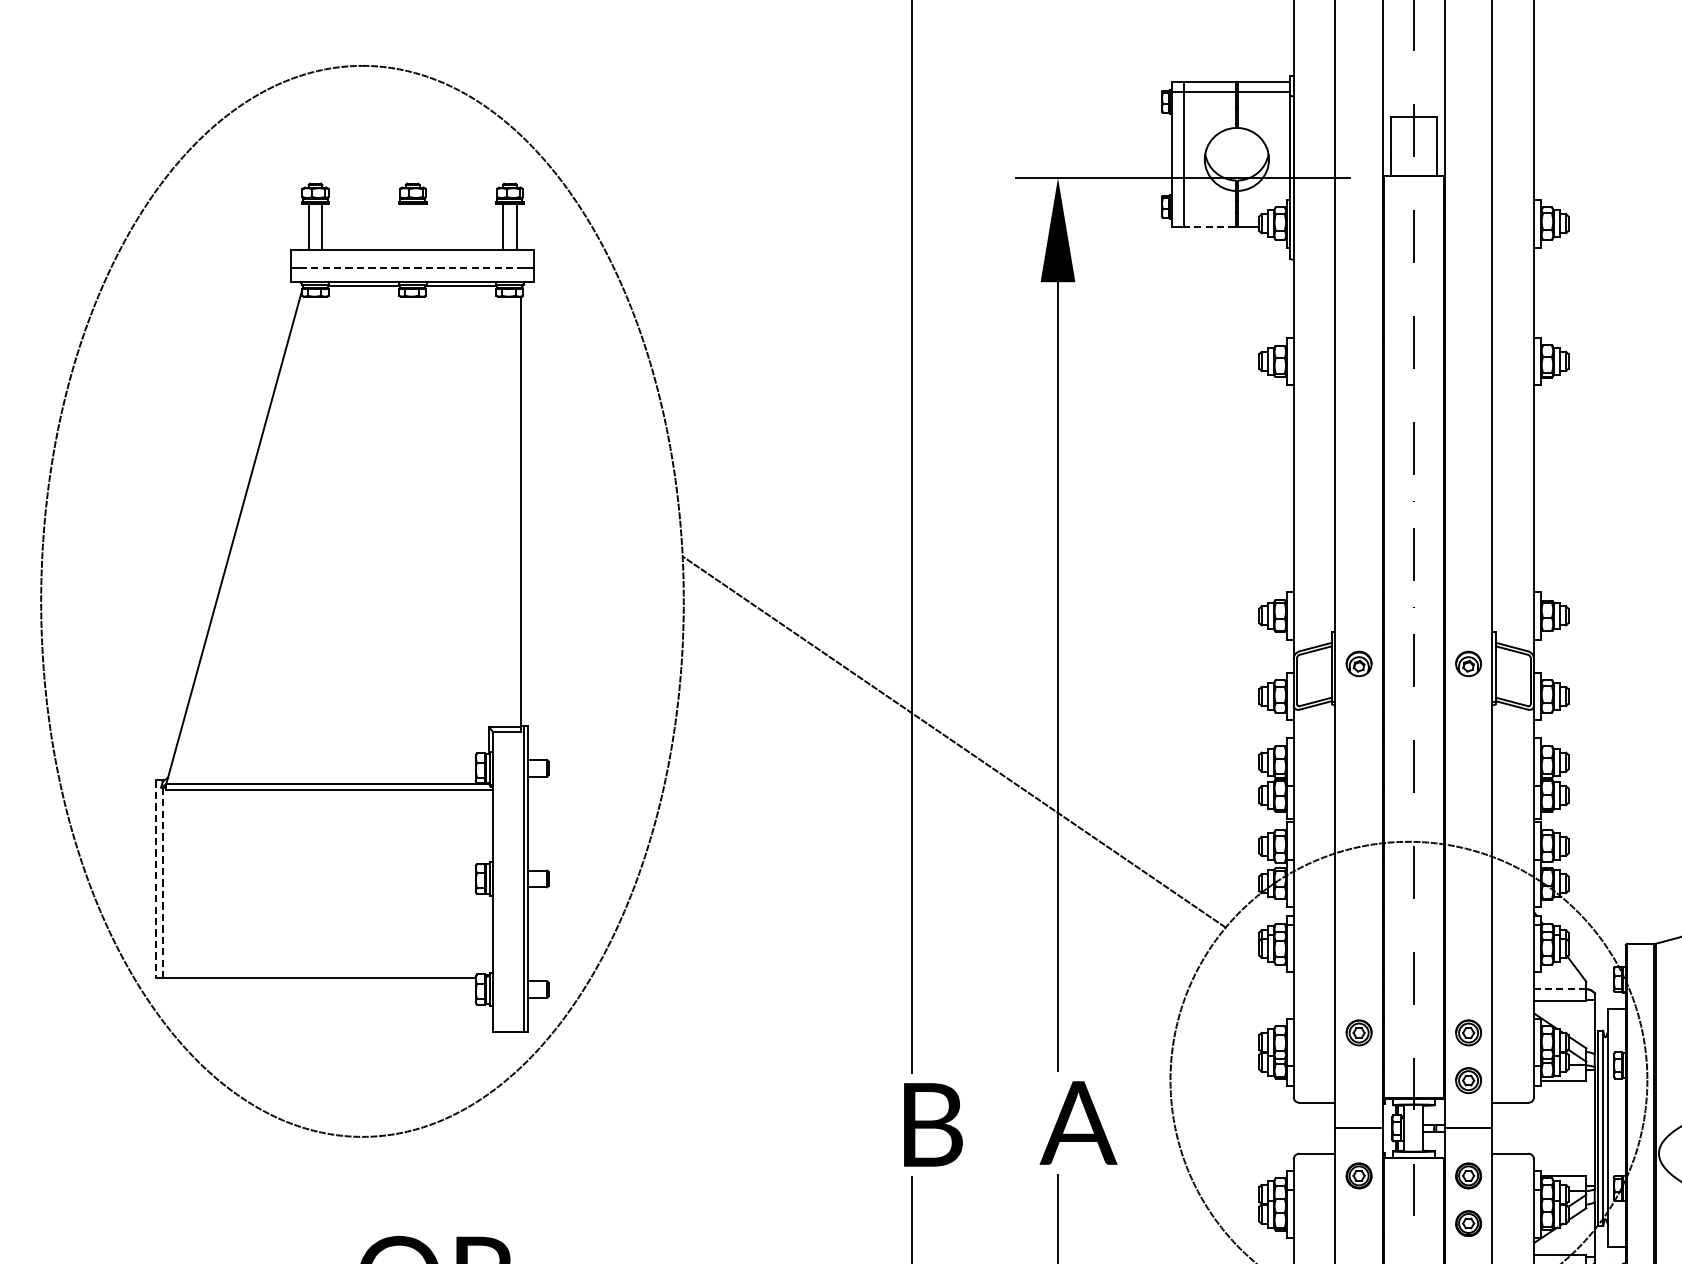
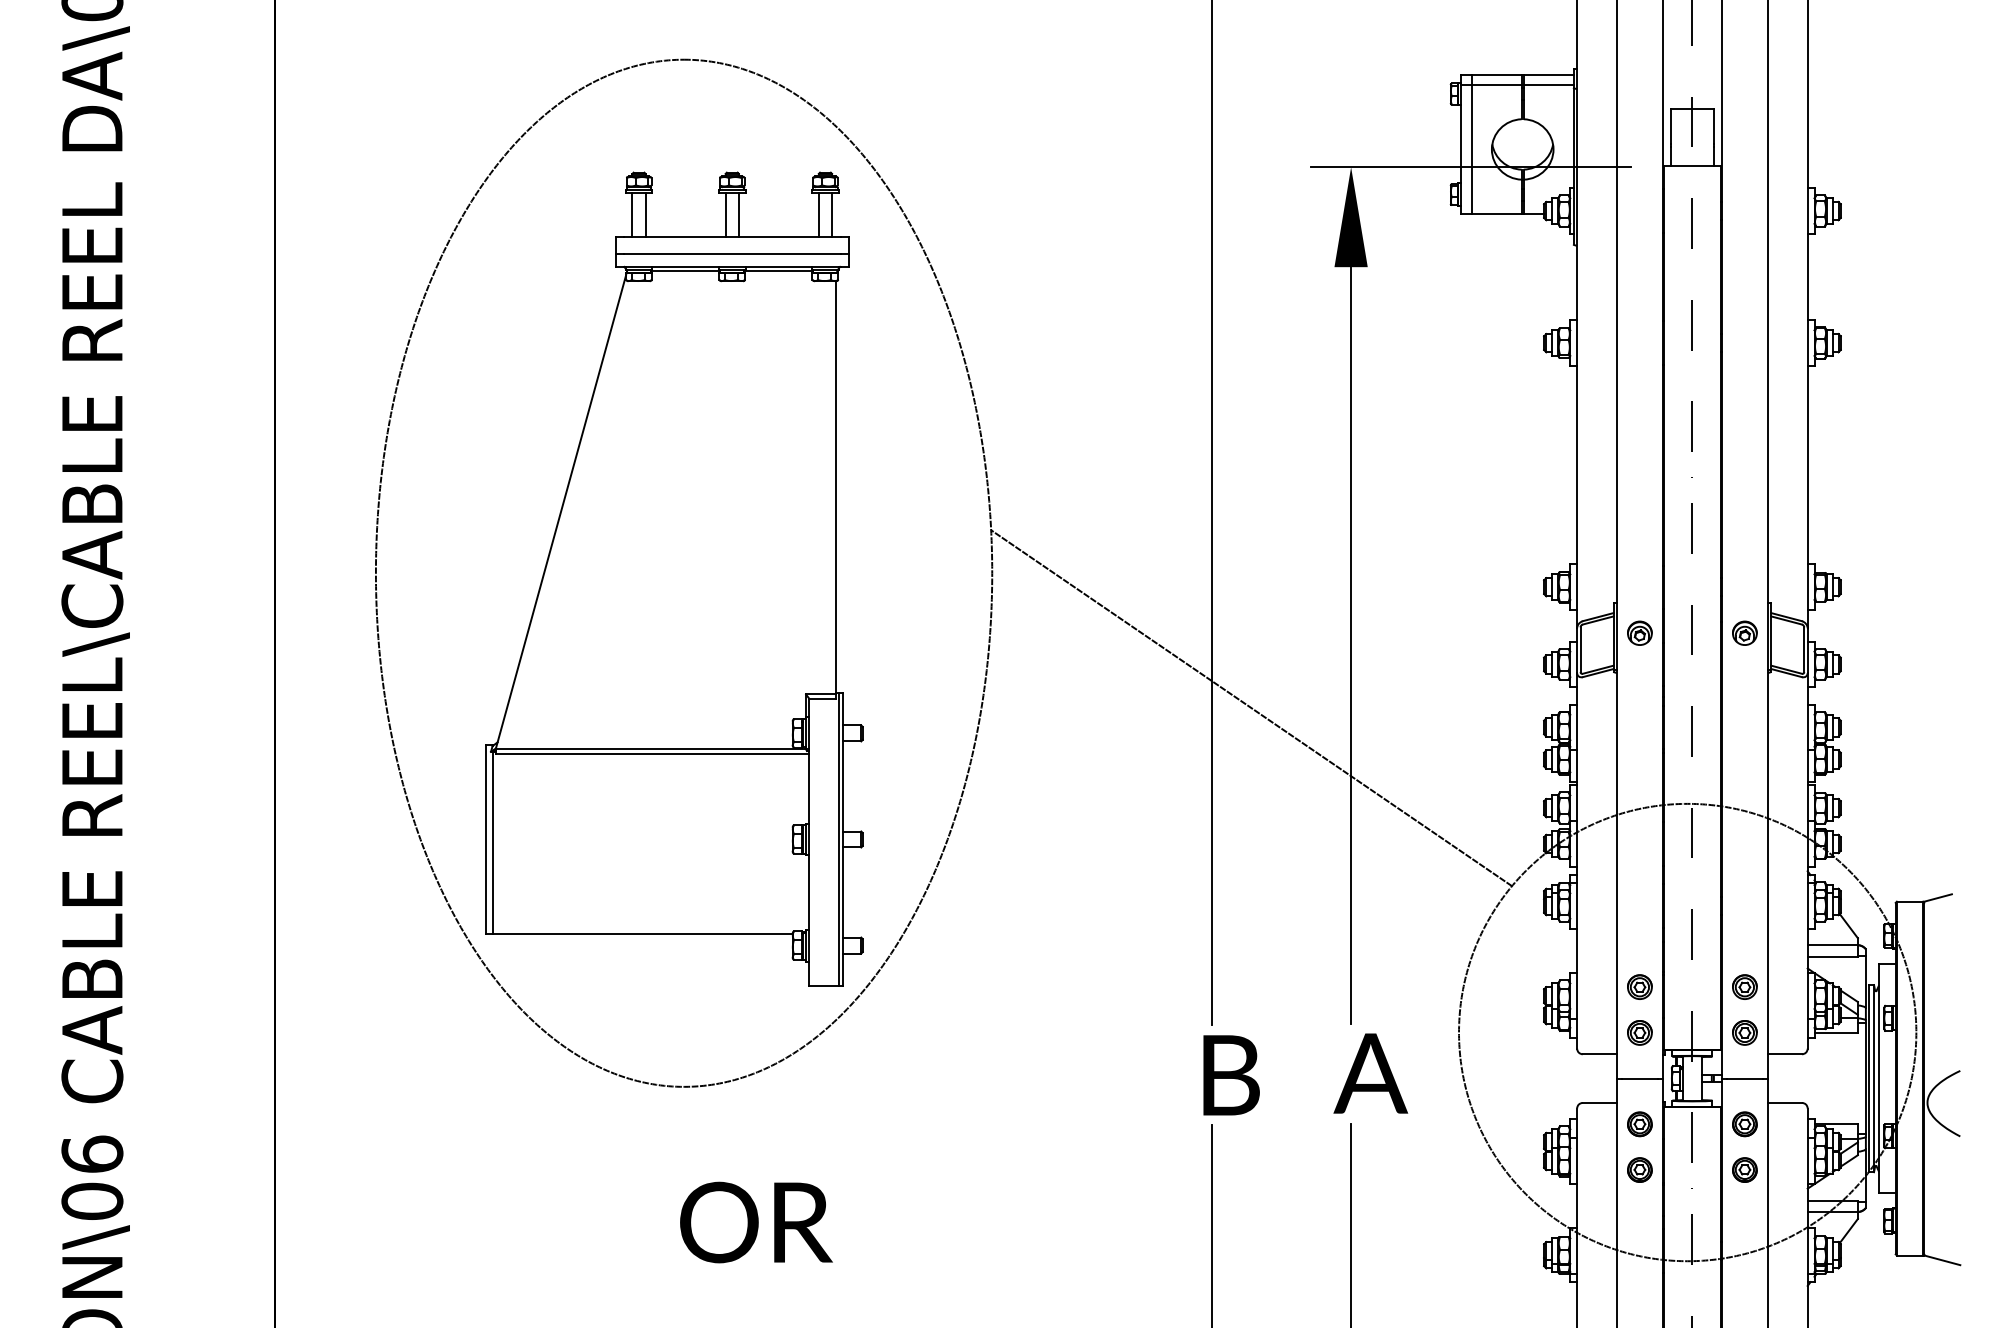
line: (1209, 226) -> (1496, 213), dashed -> solid
line: (405, 227) -> (725, 214), added
line: (419, 227) -> (738, 214), added
line: (412, 267) -> (732, 253), dashed -> solid
line: (155, 878) -> (485, 839), dashed -> solid
line: (162, 883) -> (492, 843), dashed -> solid
line: (1559, 989) -> (1832, 945), dashed -> solid
part: (1358, 1080) -> (1639, 1032), added
part: (1358, 1223) -> (1639, 1169), added

